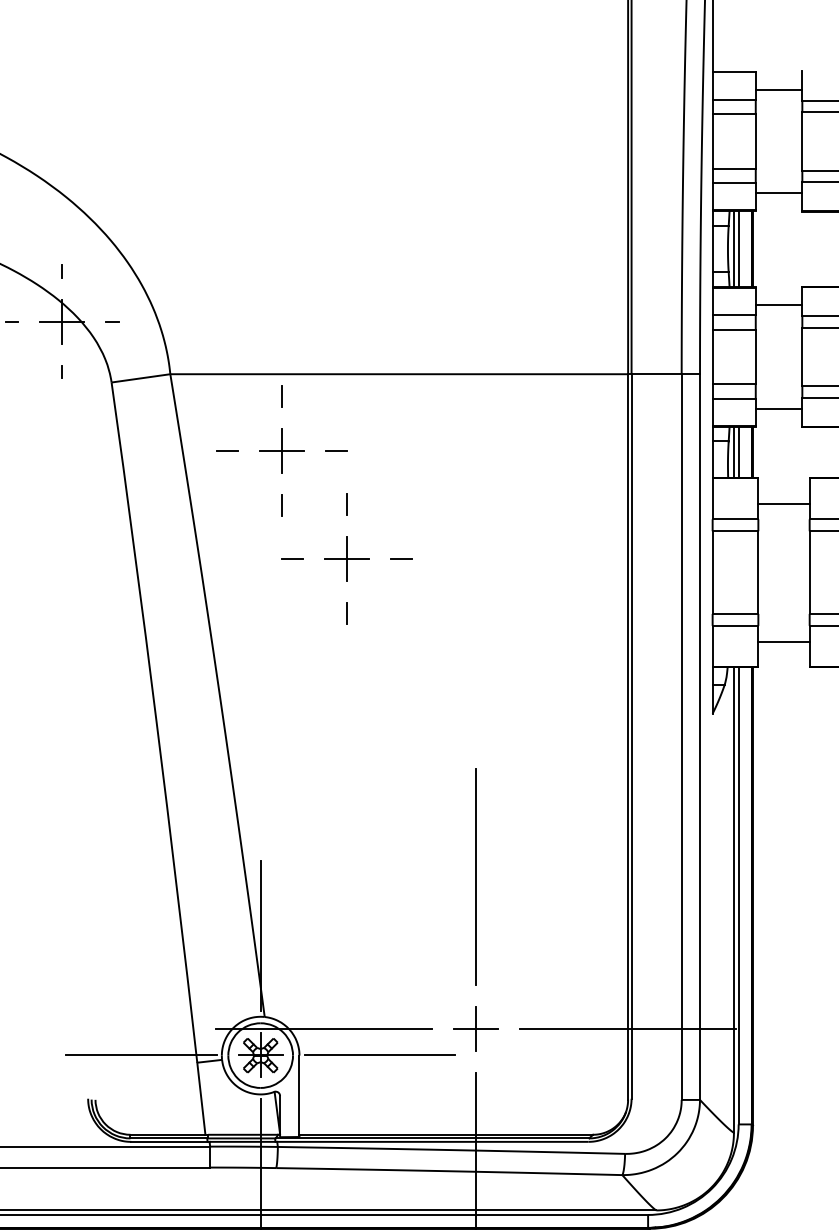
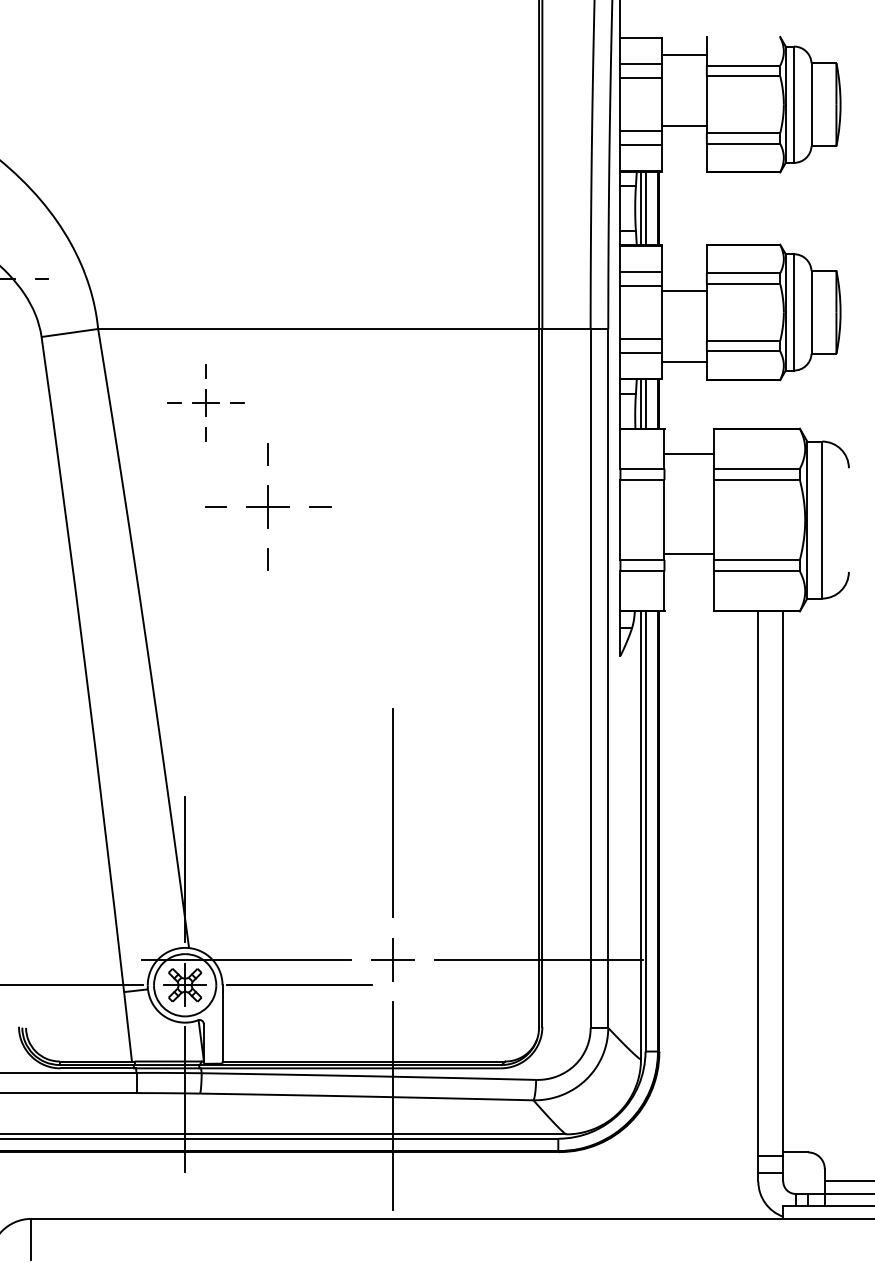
line: (778, 193) -> (683, 125), moved
line: (778, 305) -> (683, 290), moved
part: (281, 450) -> (205, 402), size x0.6
line: (783, 641) -> (688, 553), moved

